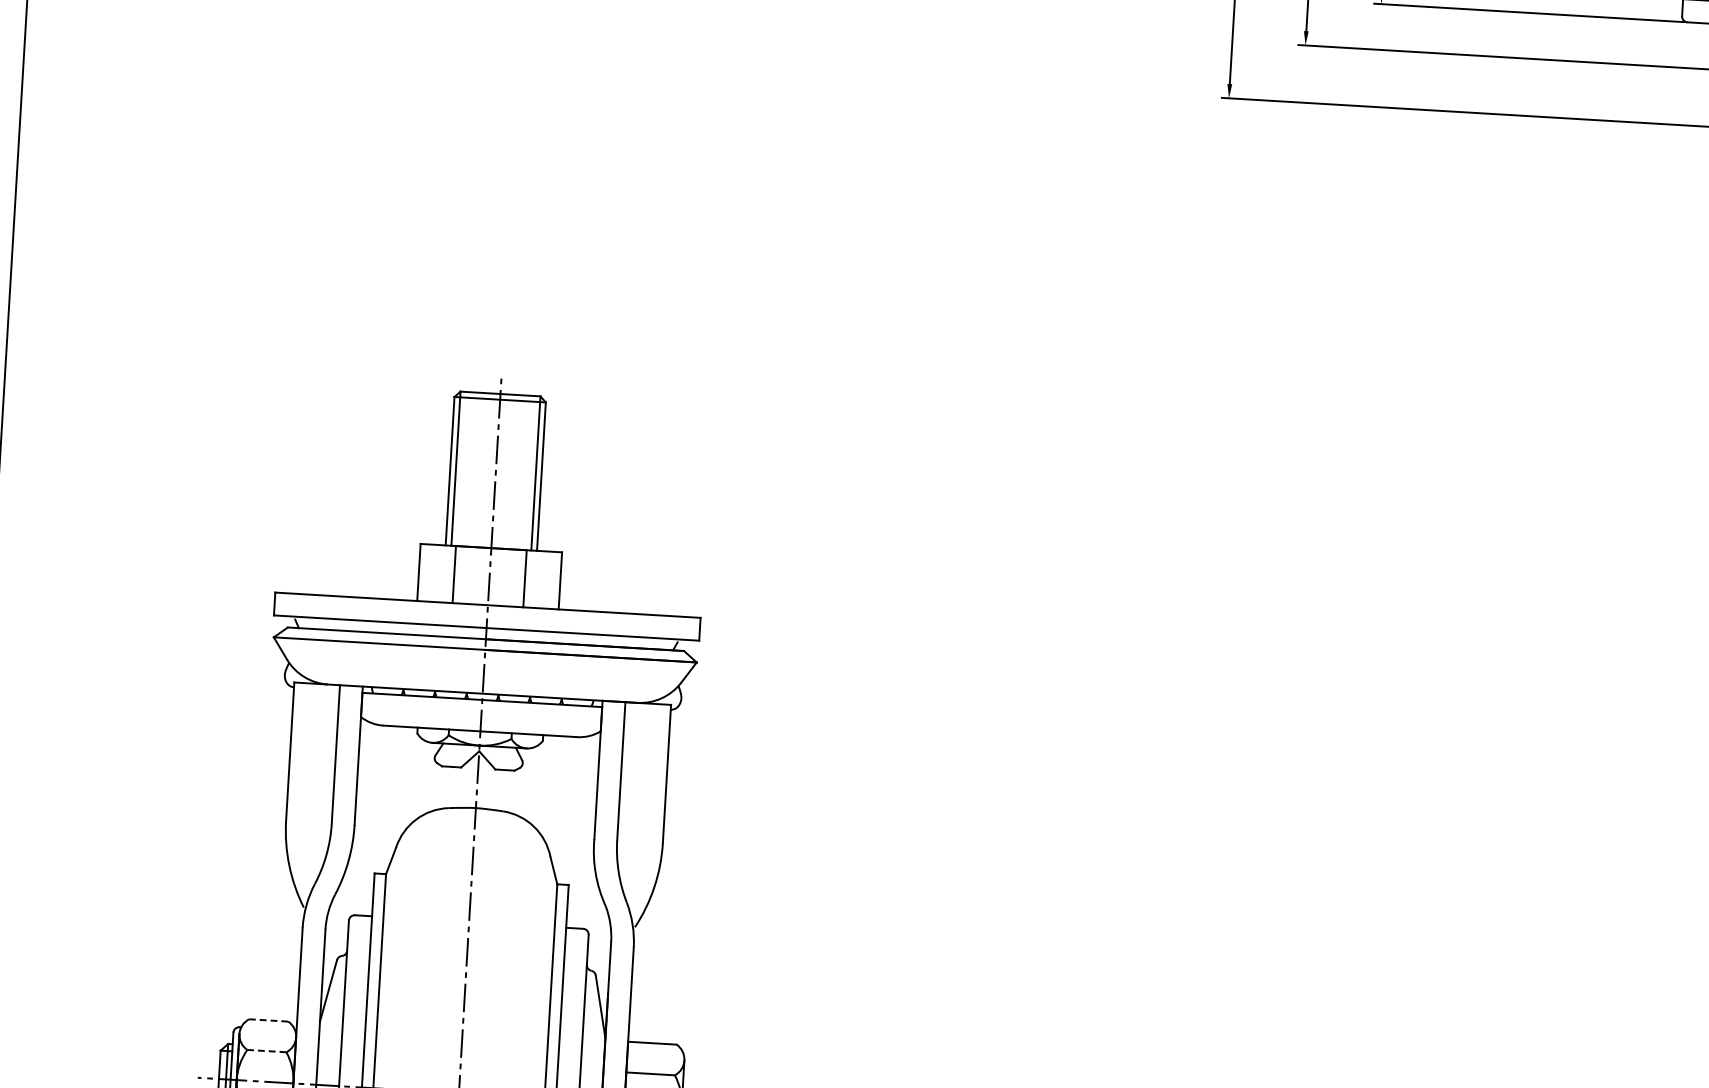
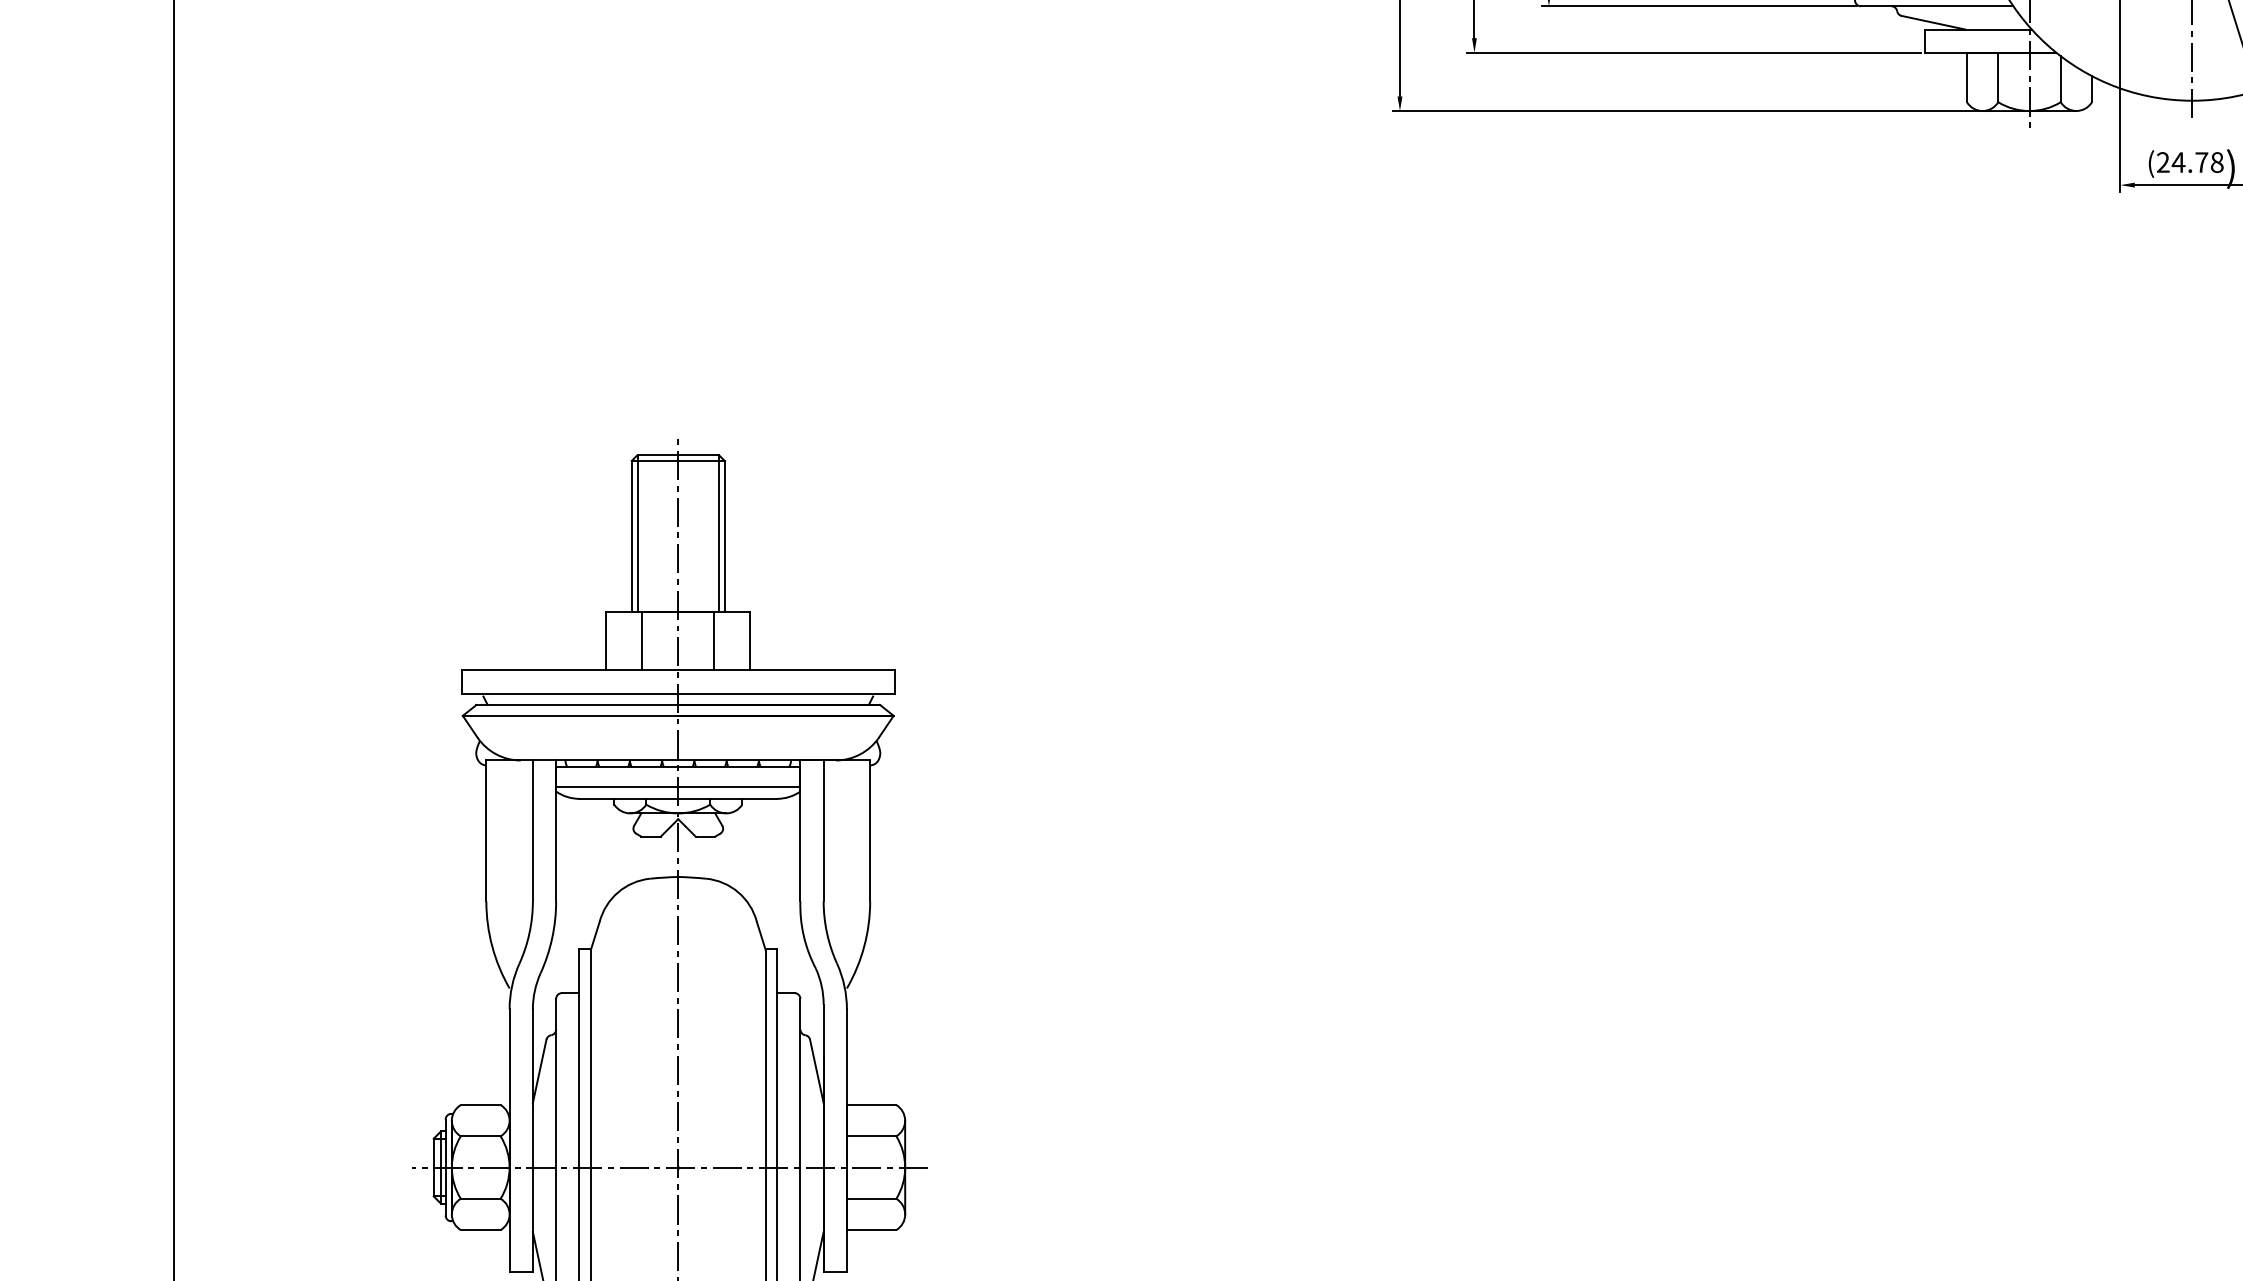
line: (481, 719) -> (678, 786), added
line: (268, 1020) -> (480, 1105), dashed -> solid
line: (266, 1051) -> (480, 1136), dashed -> solid

